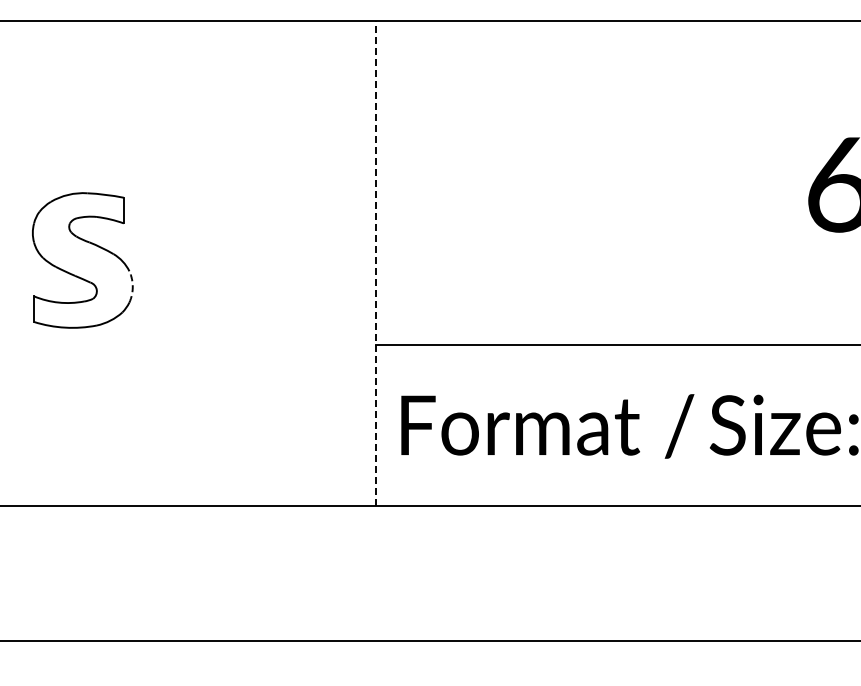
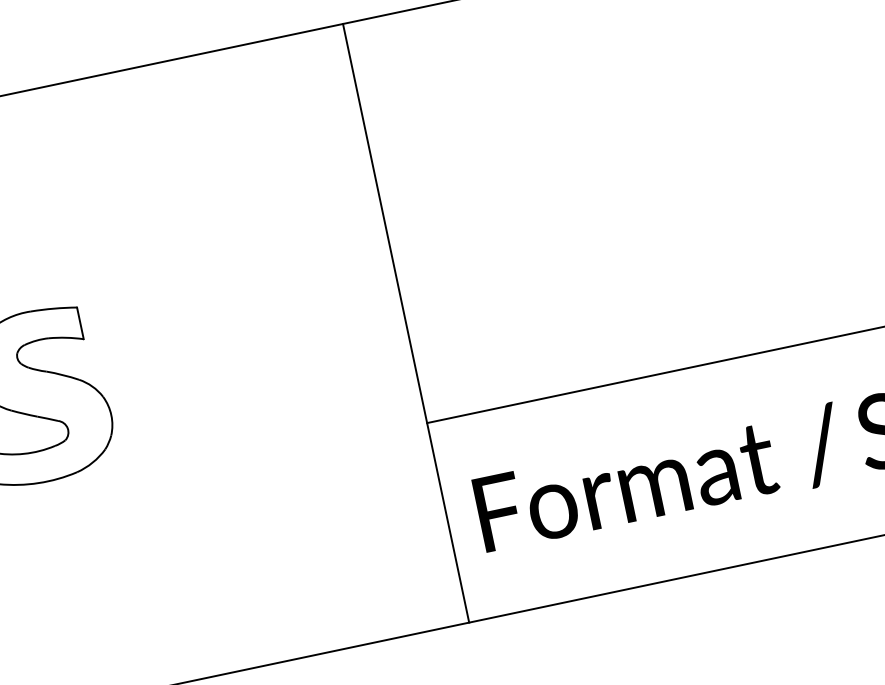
line: (376, 263) -> (406, 322), dashed -> solid
arc: (132, 287) -> (111, 416), dashed -> solid

